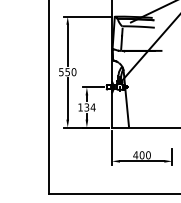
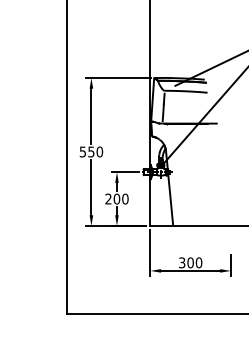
text: (86, 107) -> (116, 198), 134 -> 200
text: (135, 155) -> (181, 262), 400 -> 300

